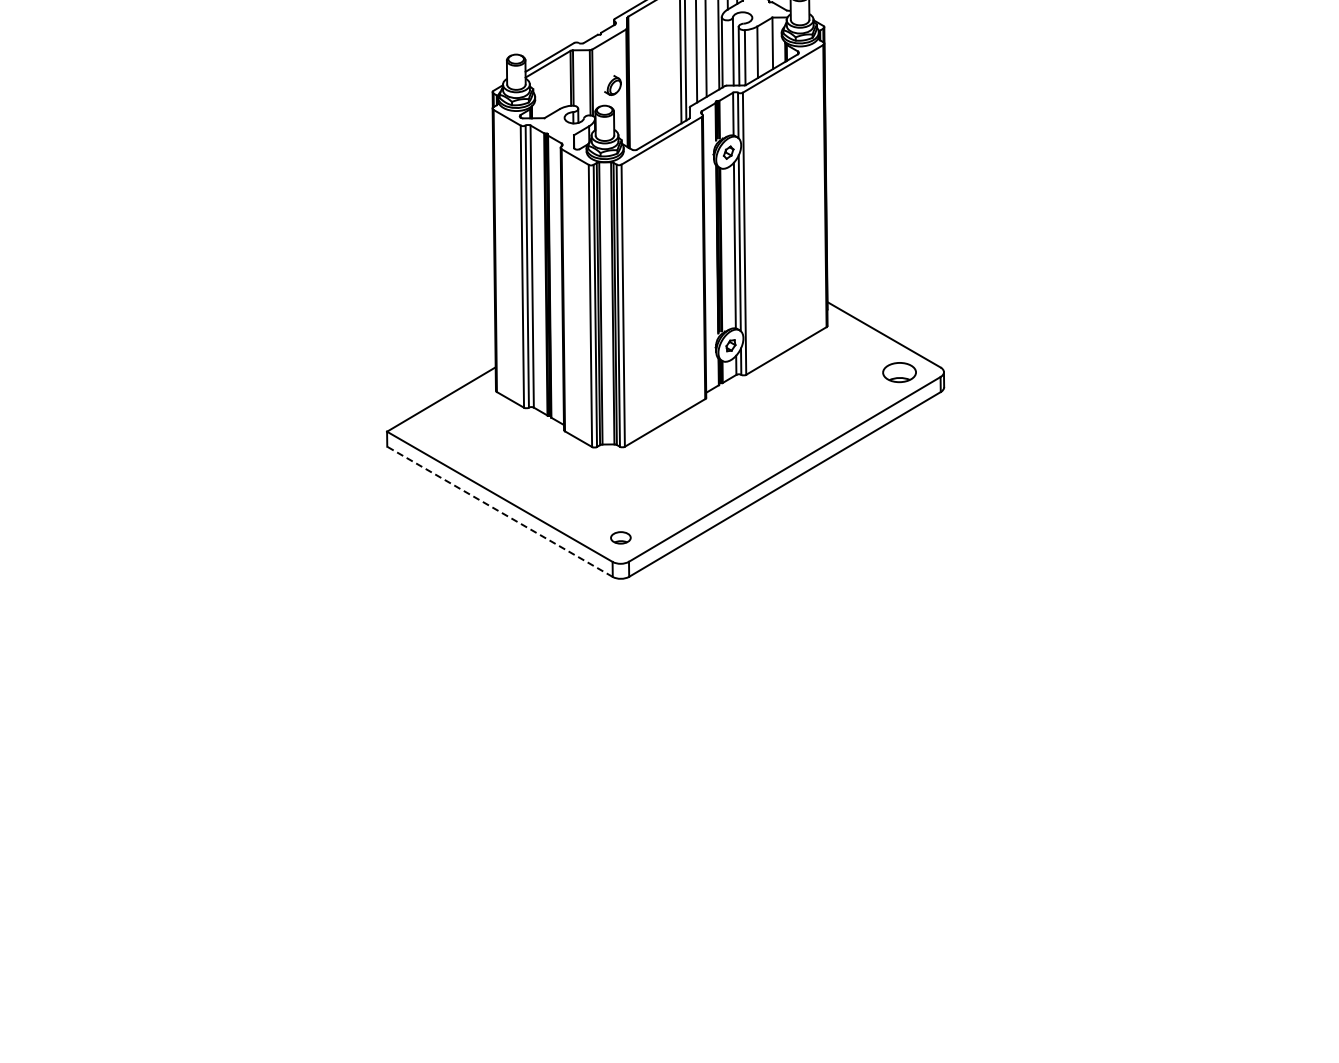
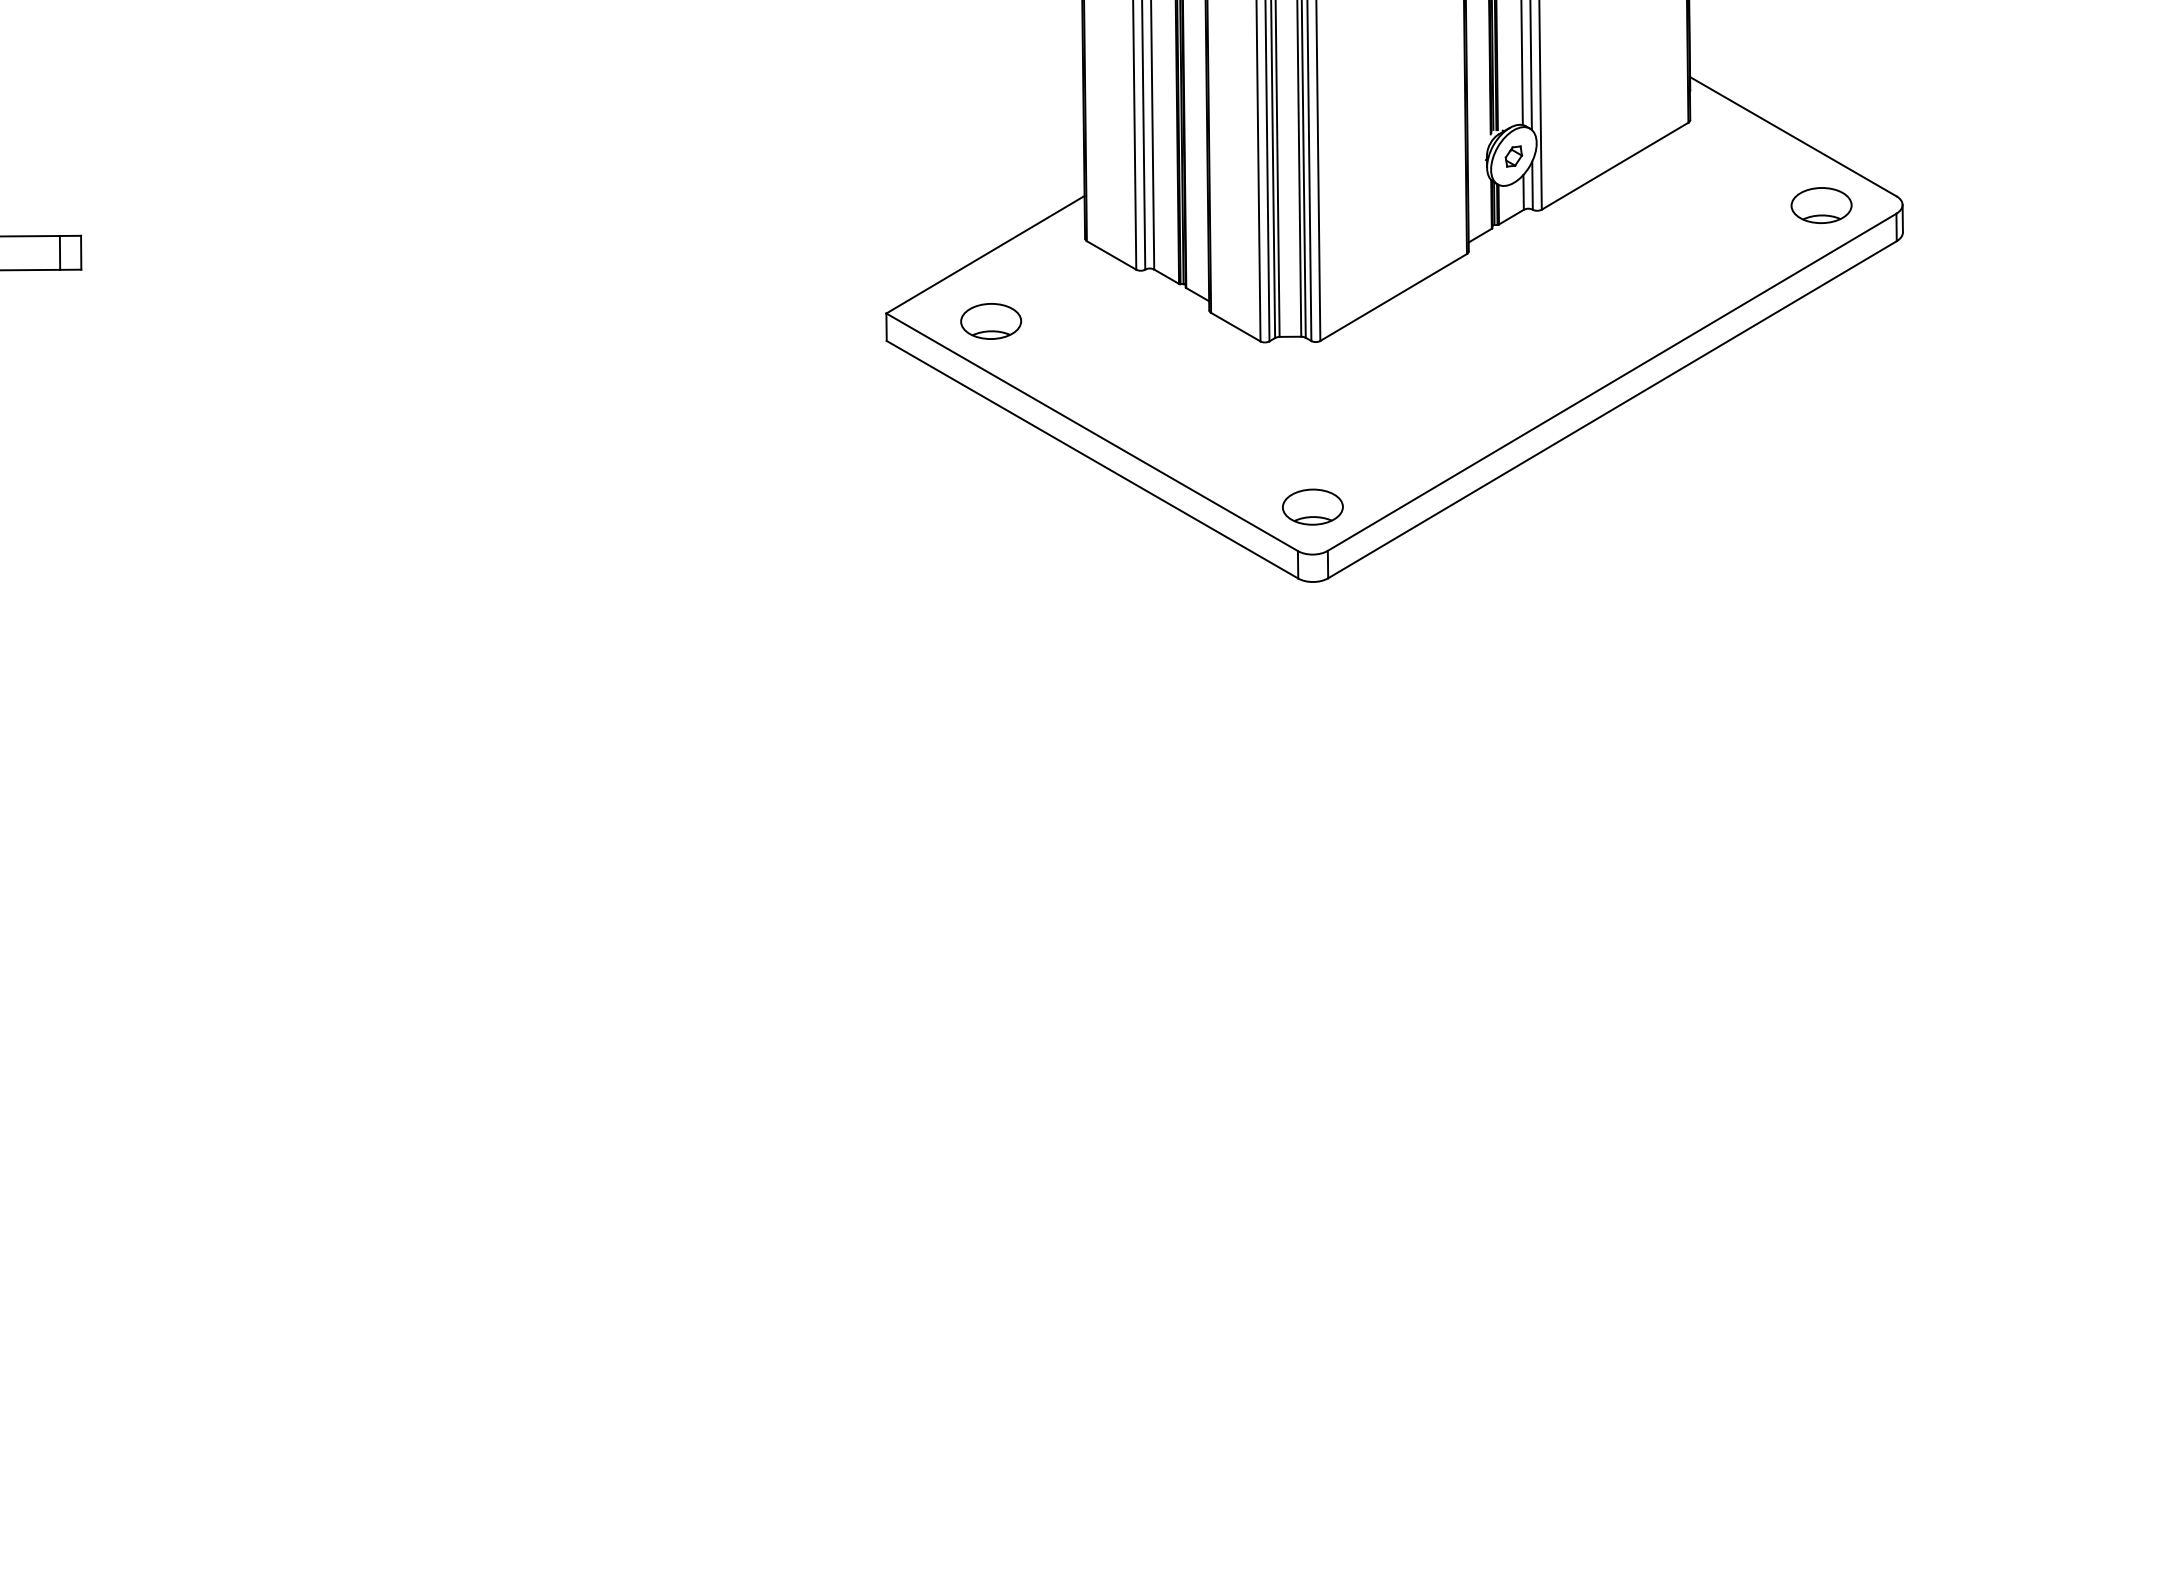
part: (444, 435) -> (991, 320), added
line: (499, 511) -> (1091, 459), dashed -> solid
part: (620, 537) -> (1312, 506), size x1.67

